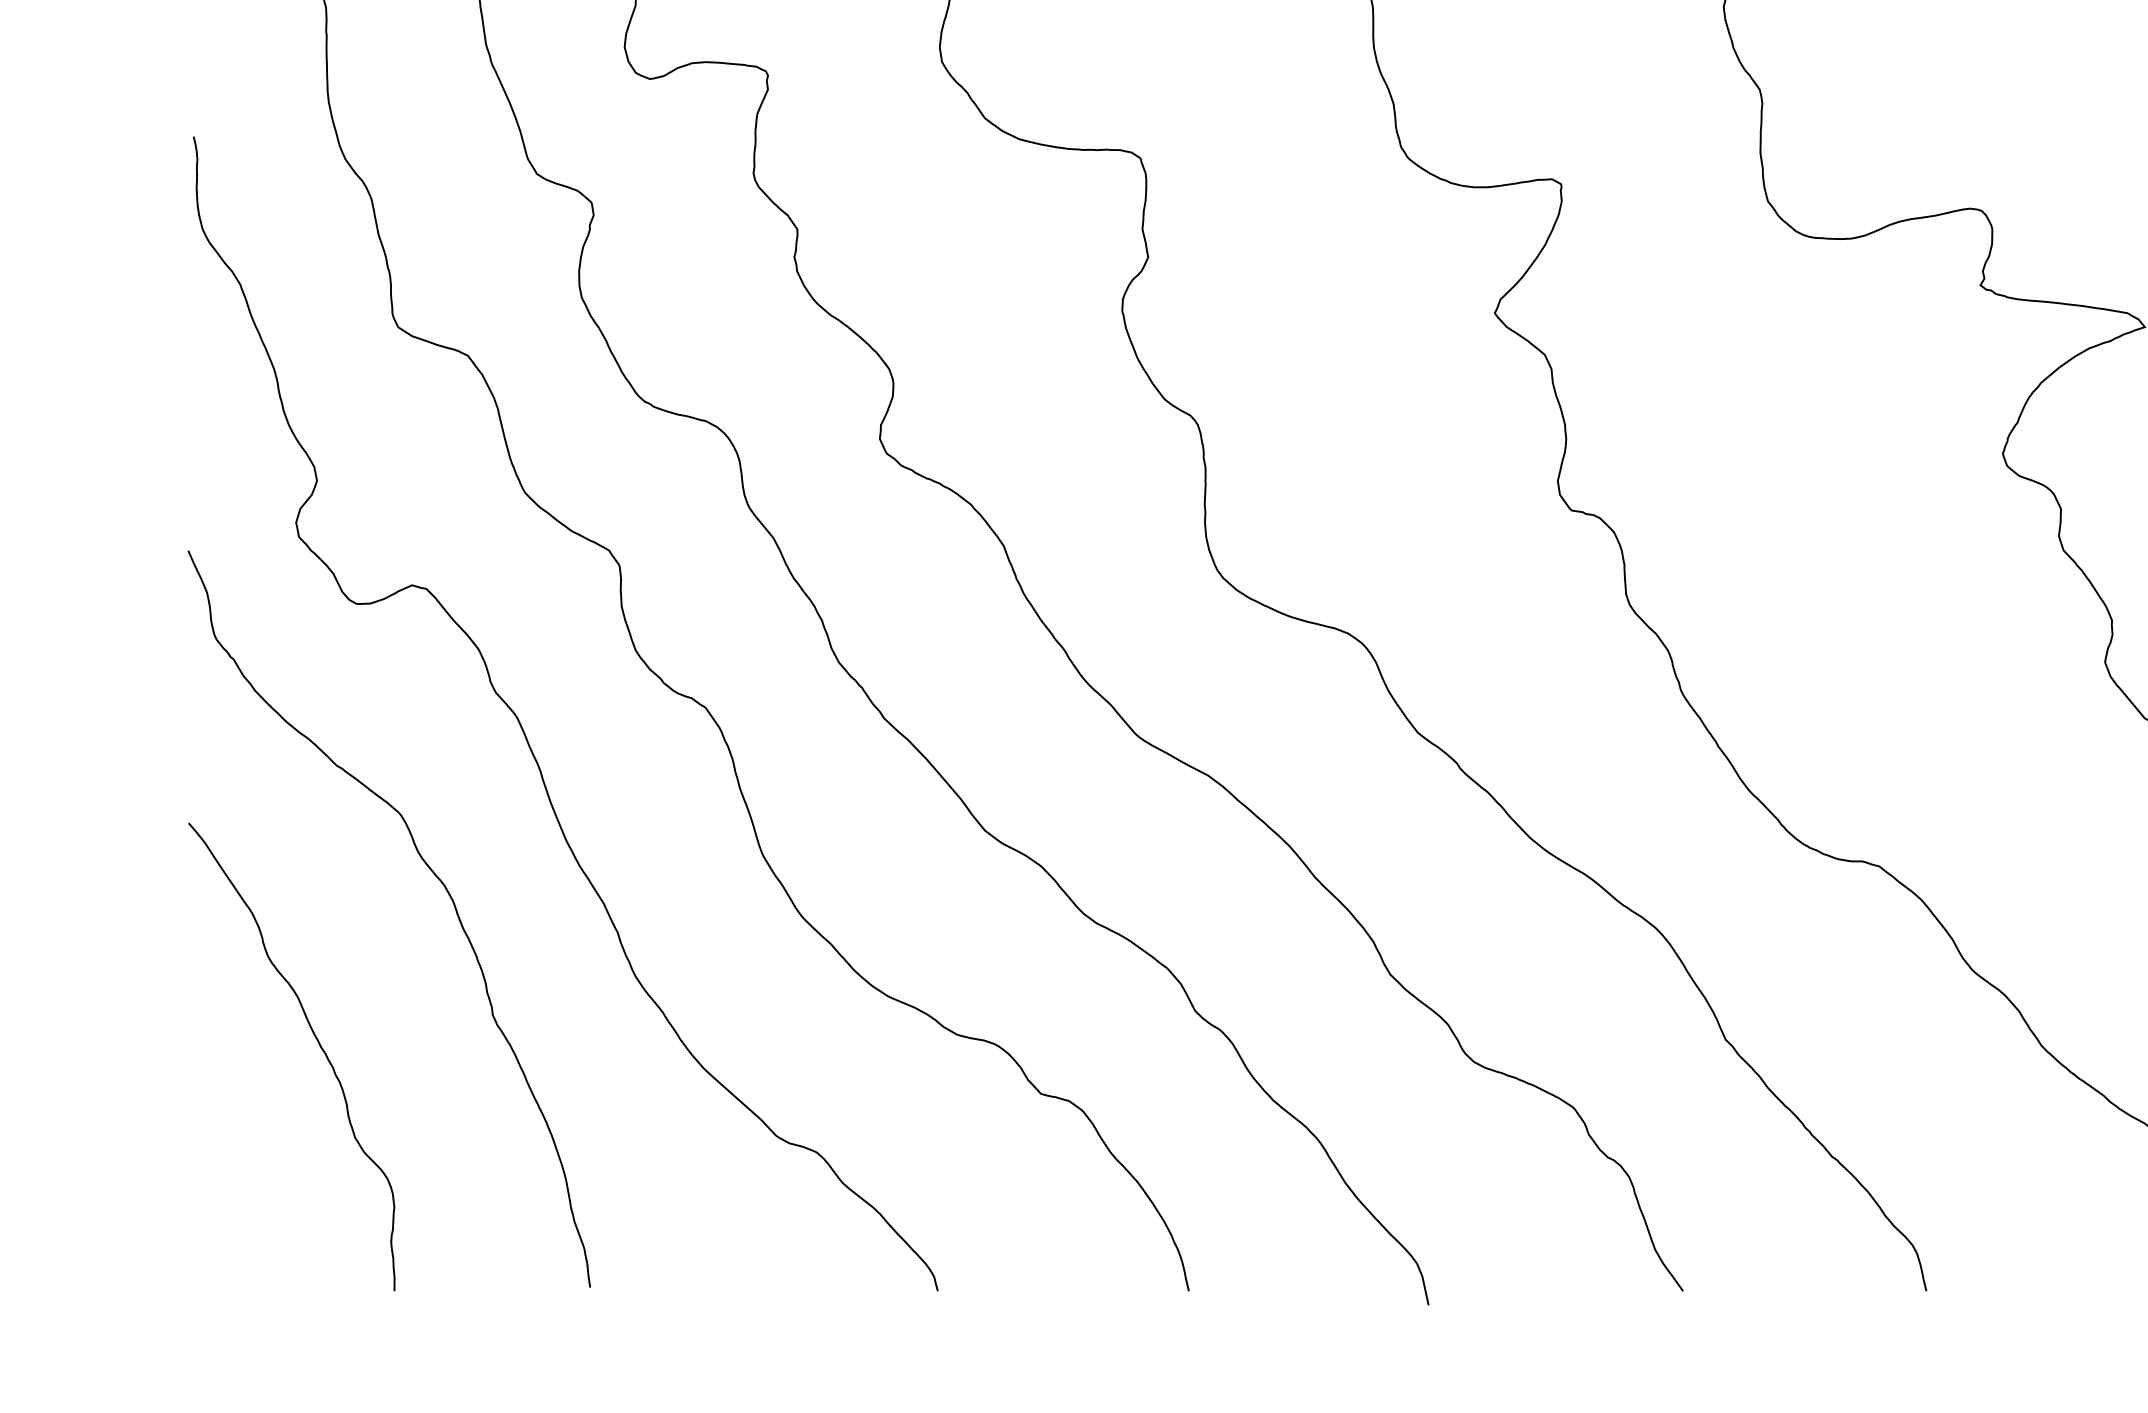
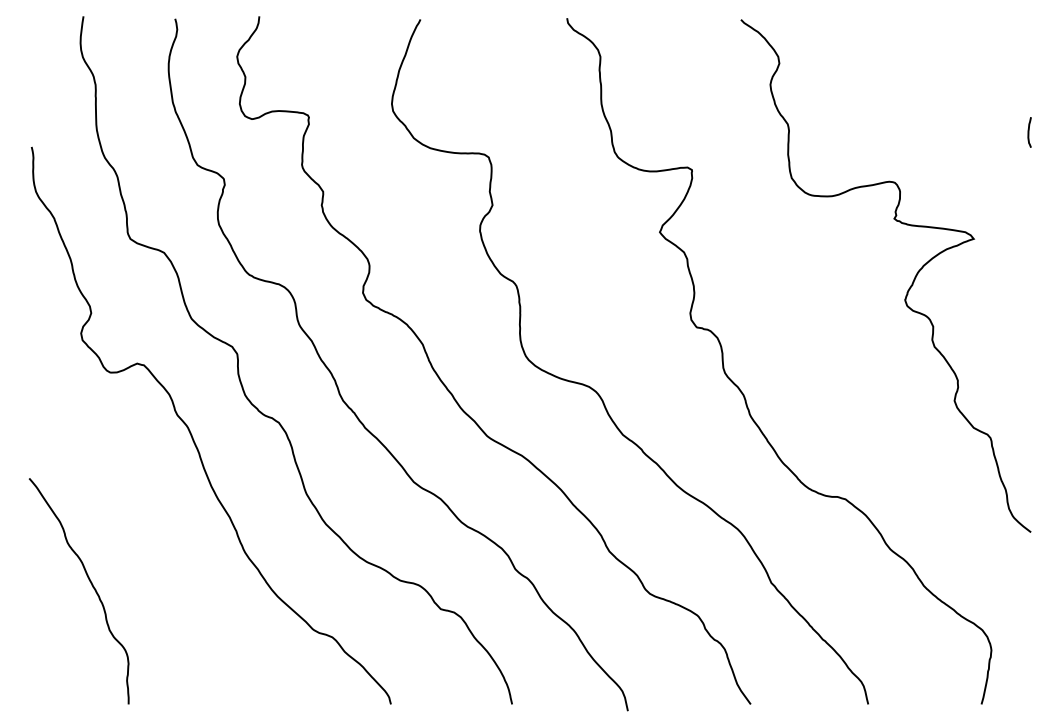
curve: (435, 879) -> (148, 505), removed

